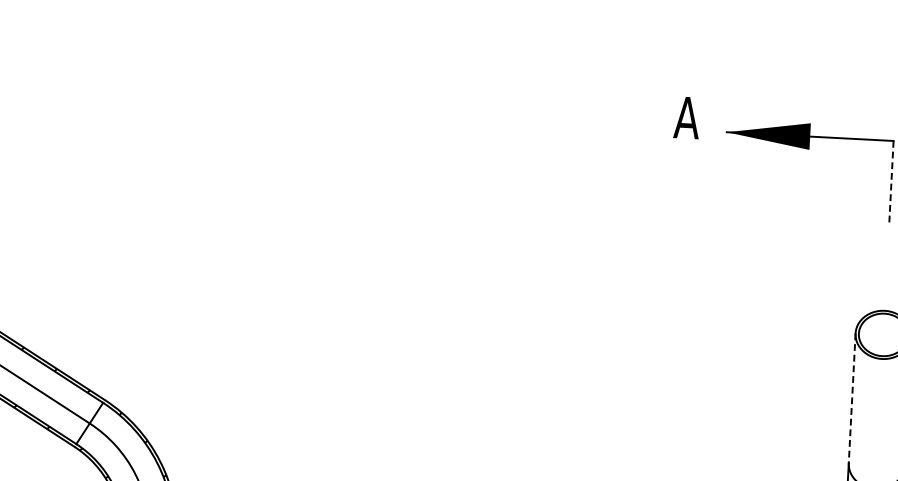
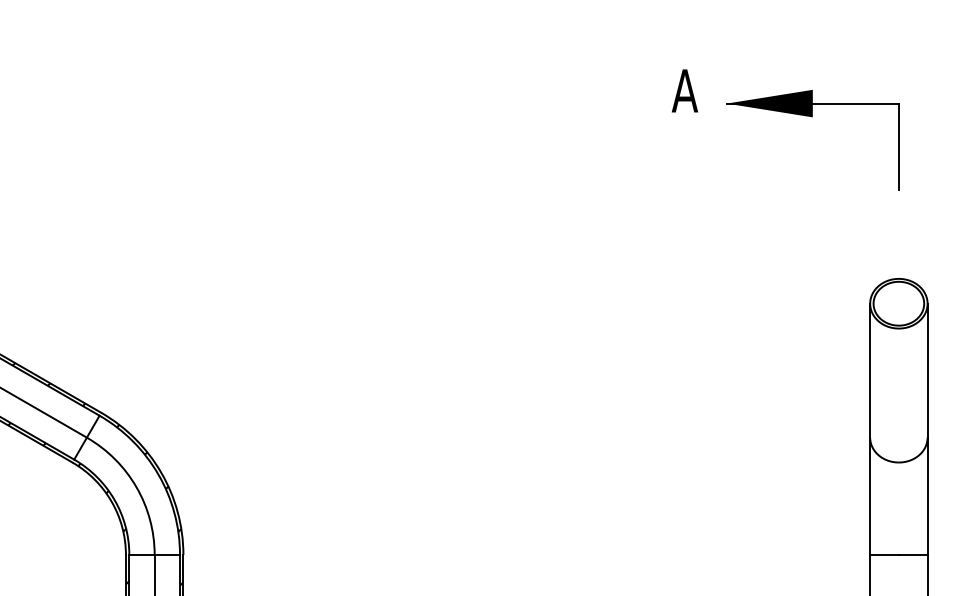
line: (890, 183) -> (898, 147), dashed -> solid
line: (852, 398) -> (870, 370), dashed -> solid

